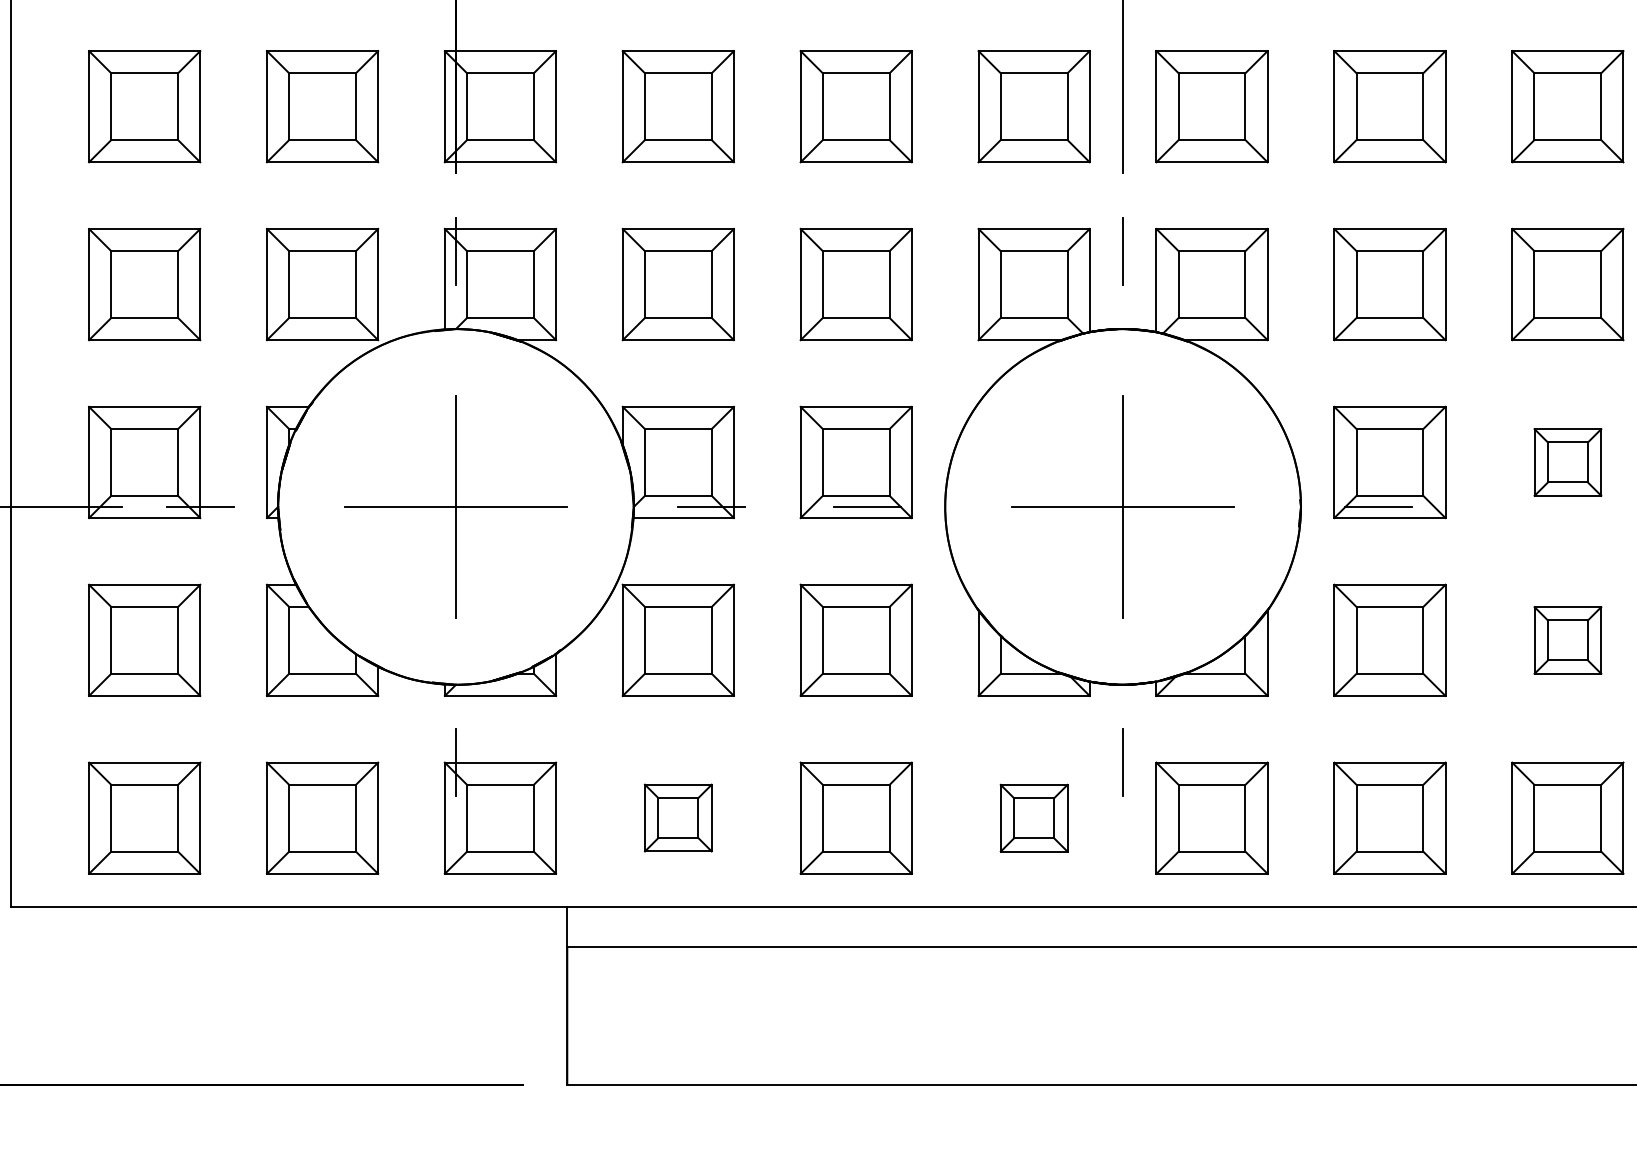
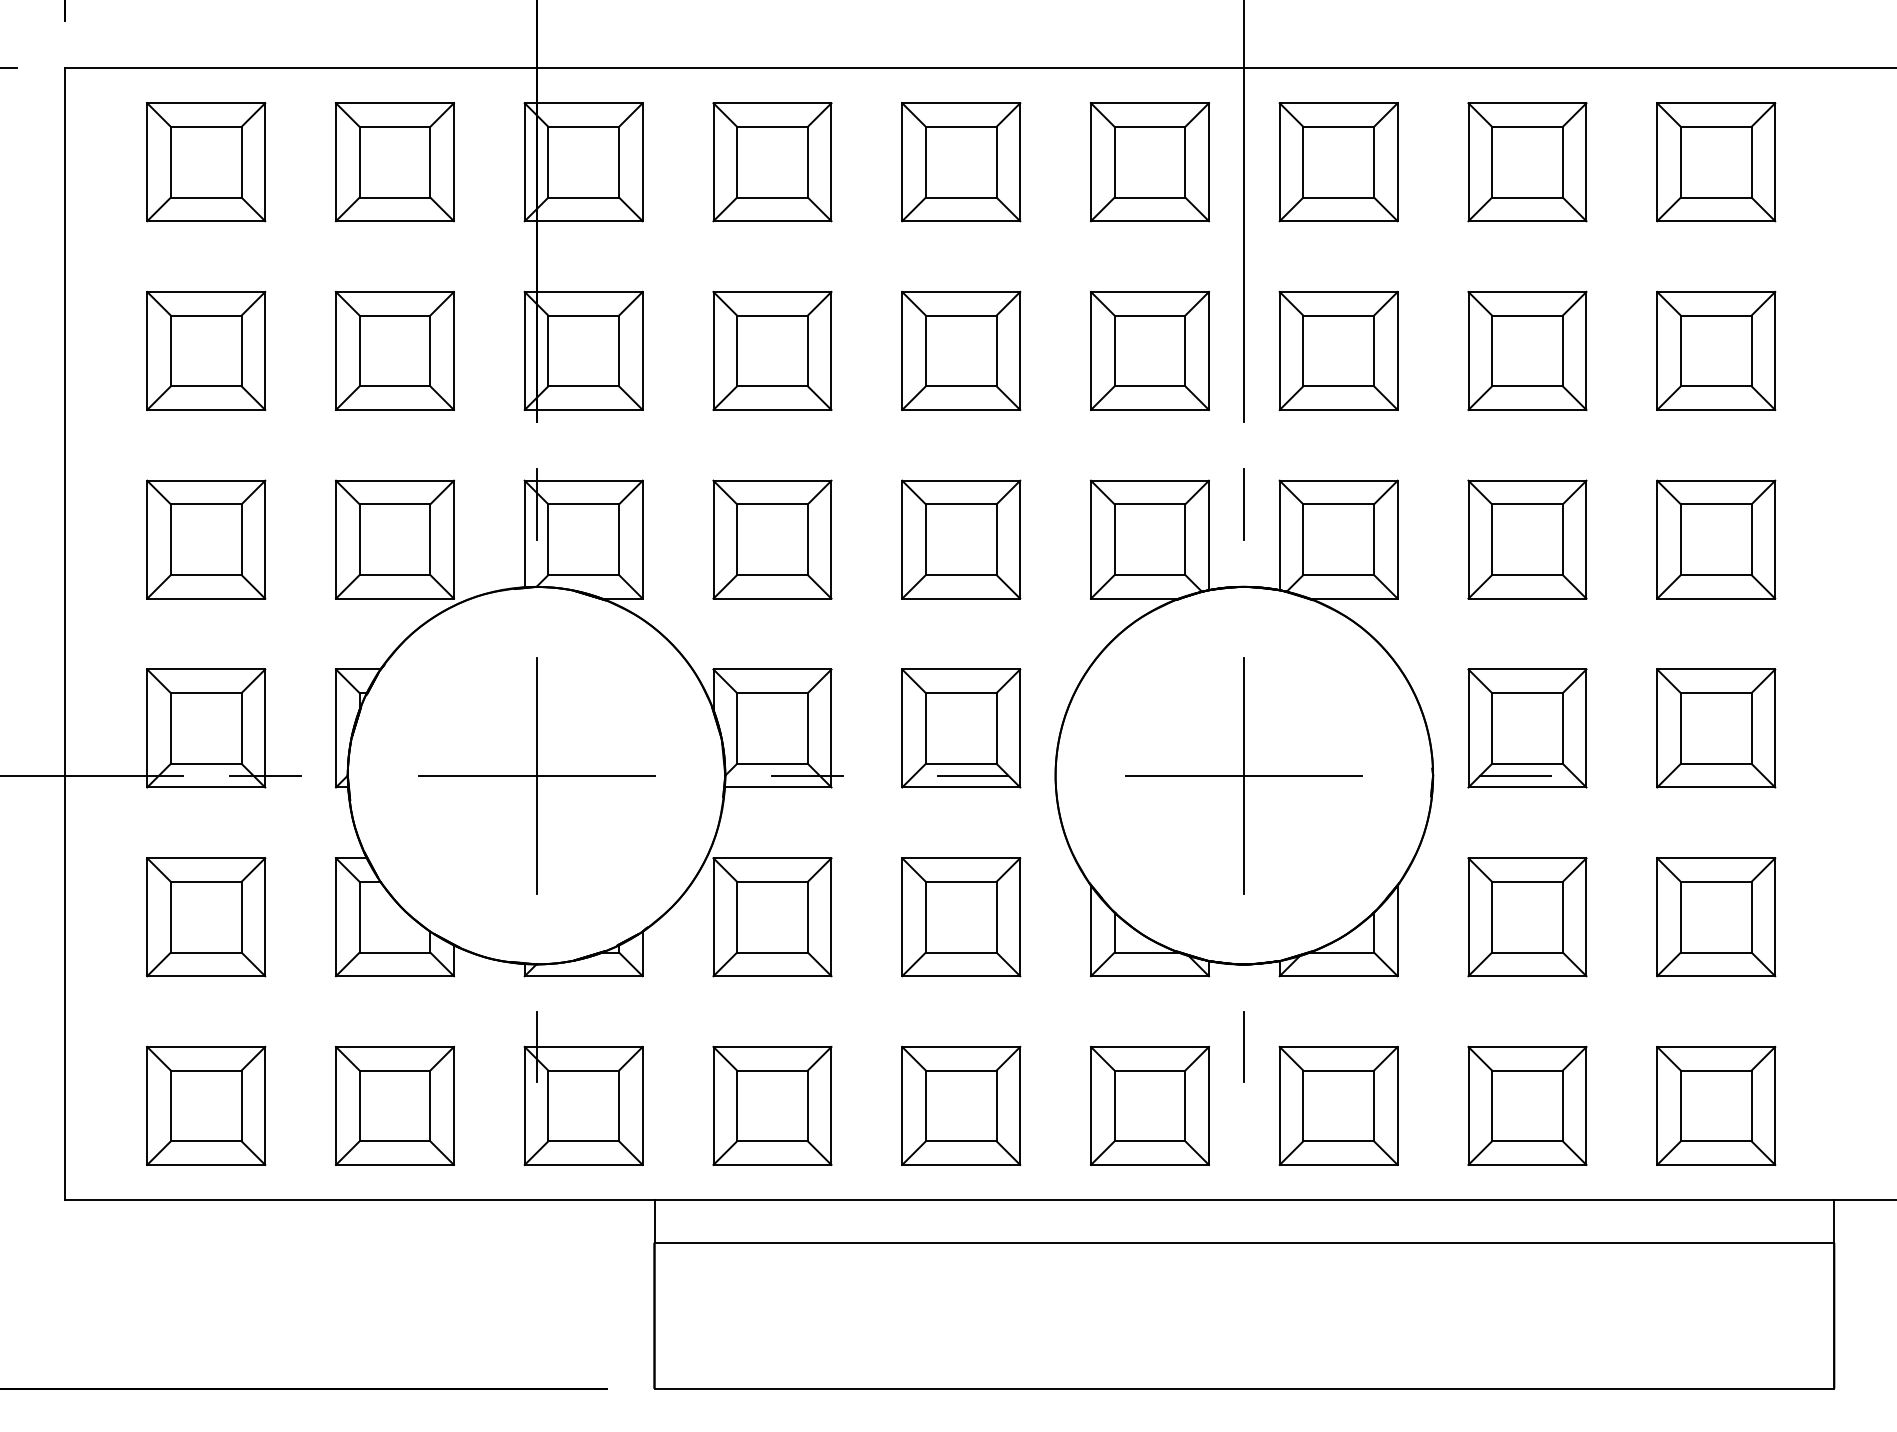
part: (1568, 462) -> (1716, 728), size x1.67
part: (1568, 640) -> (1716, 917), size x1.67
part: (678, 817) -> (772, 1105), size x1.67
part: (1033, 817) -> (1149, 1105), size x1.67

